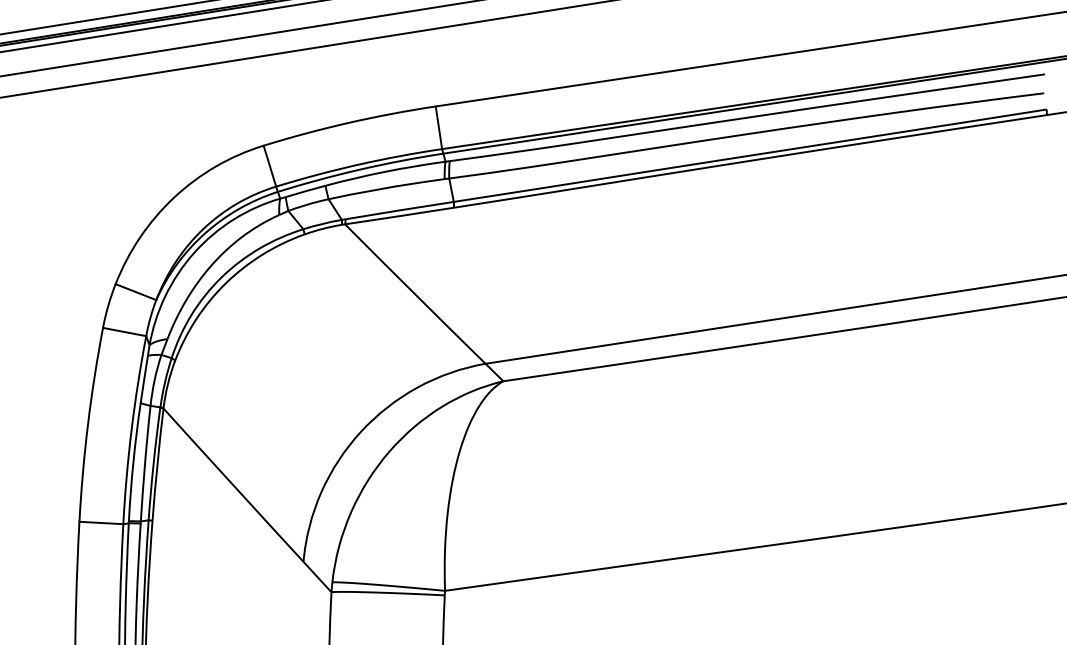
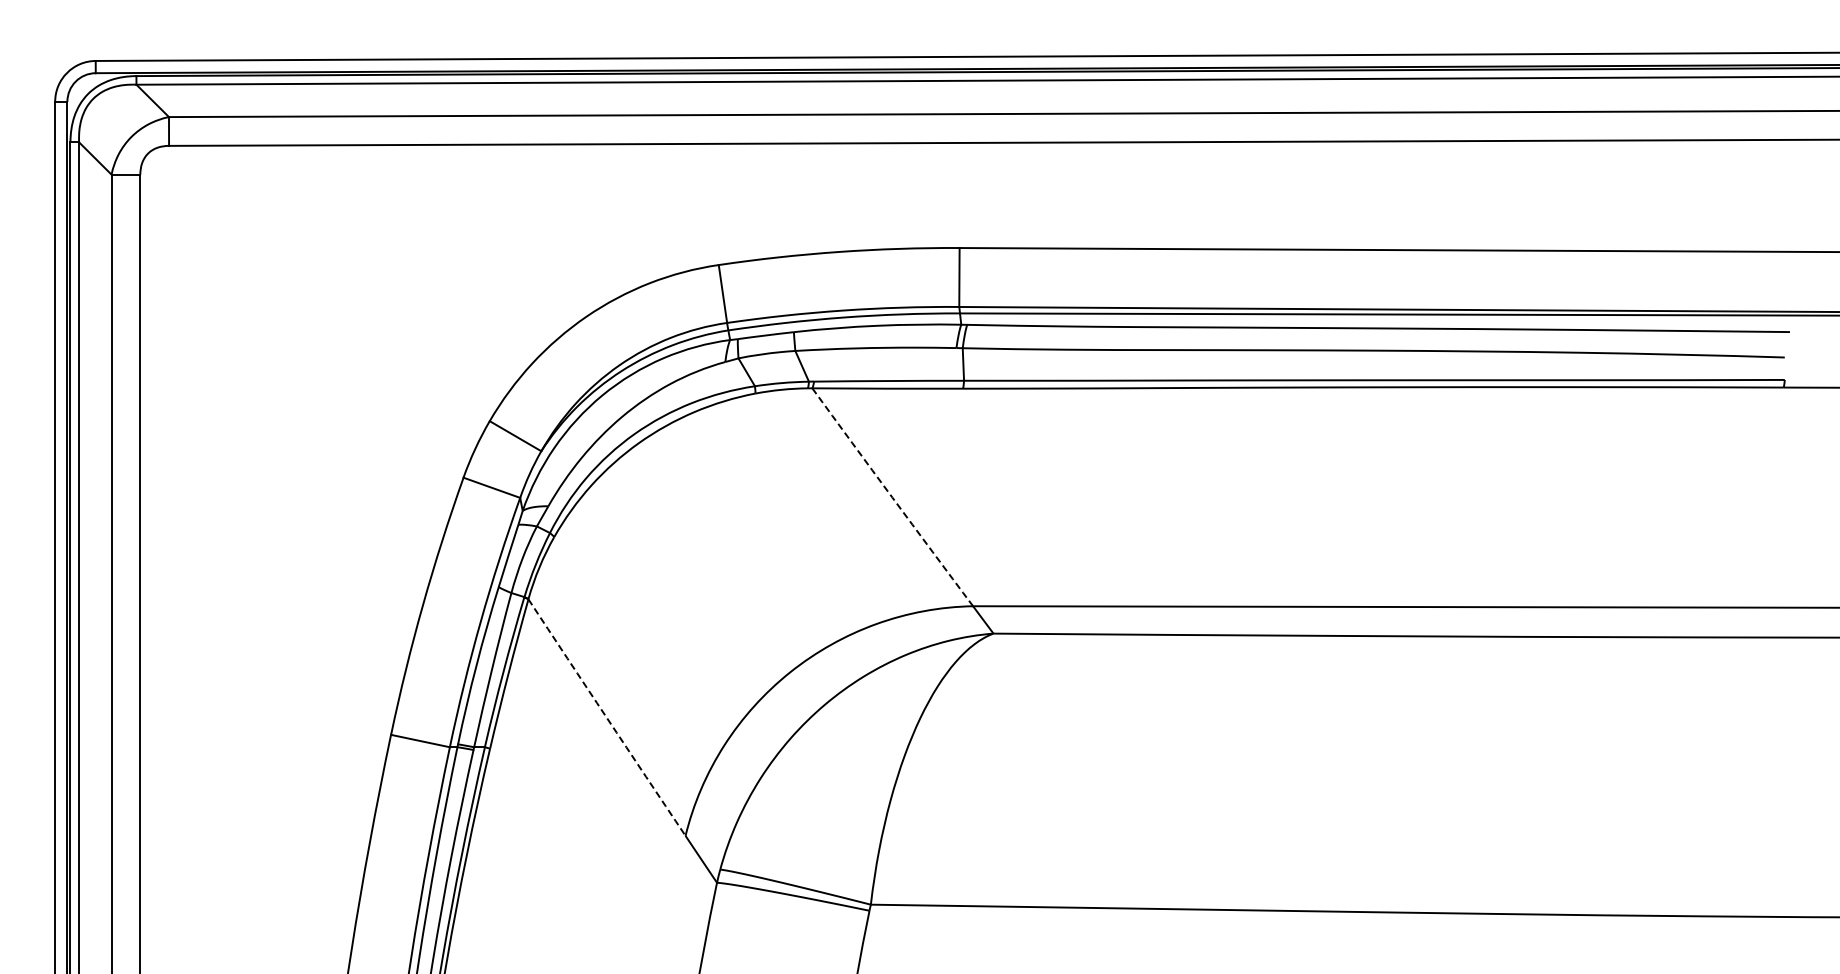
arc: (415, 294) -> (892, 497), solid -> dashed
arc: (233, 485) -> (606, 717), solid -> dashed

